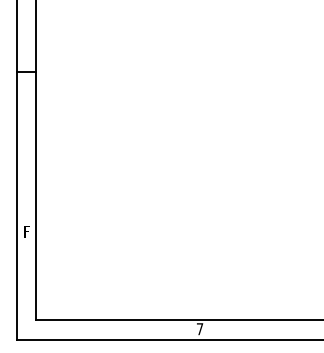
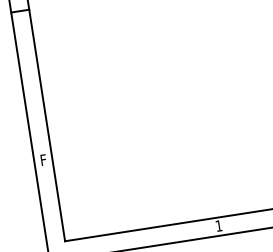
text: (200, 329) -> (219, 226), 7 -> 1

